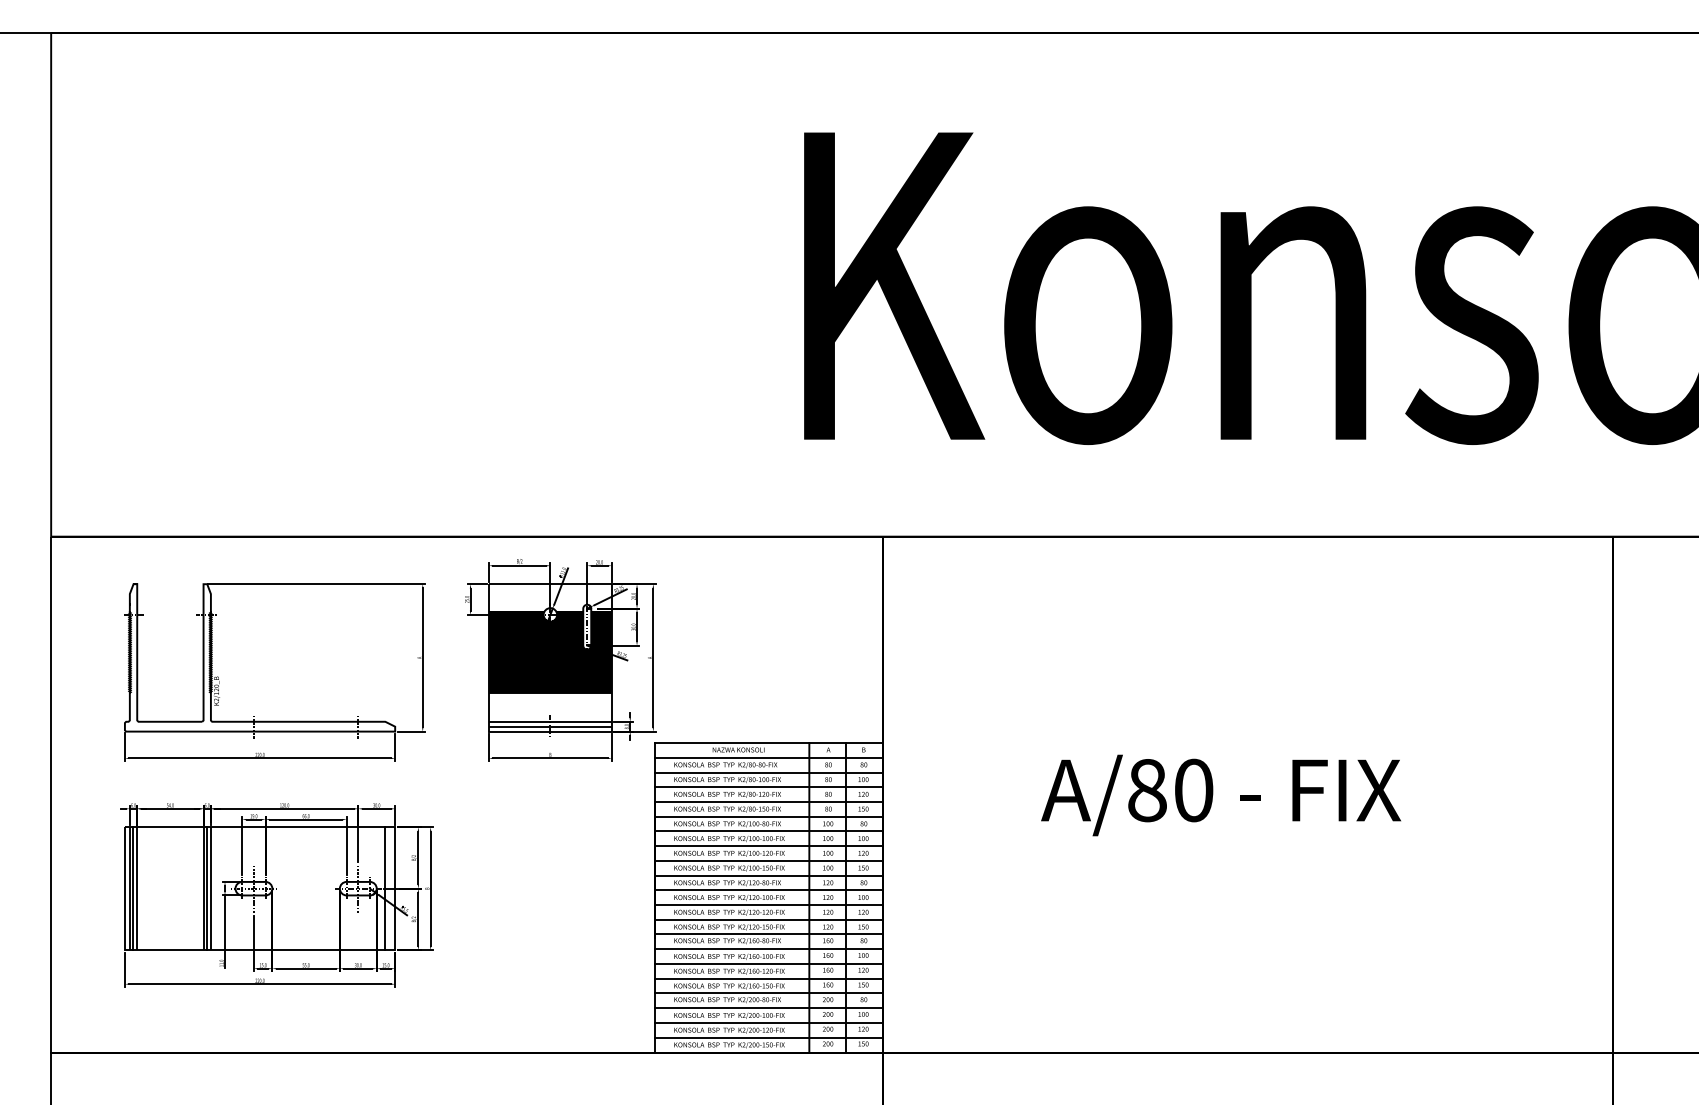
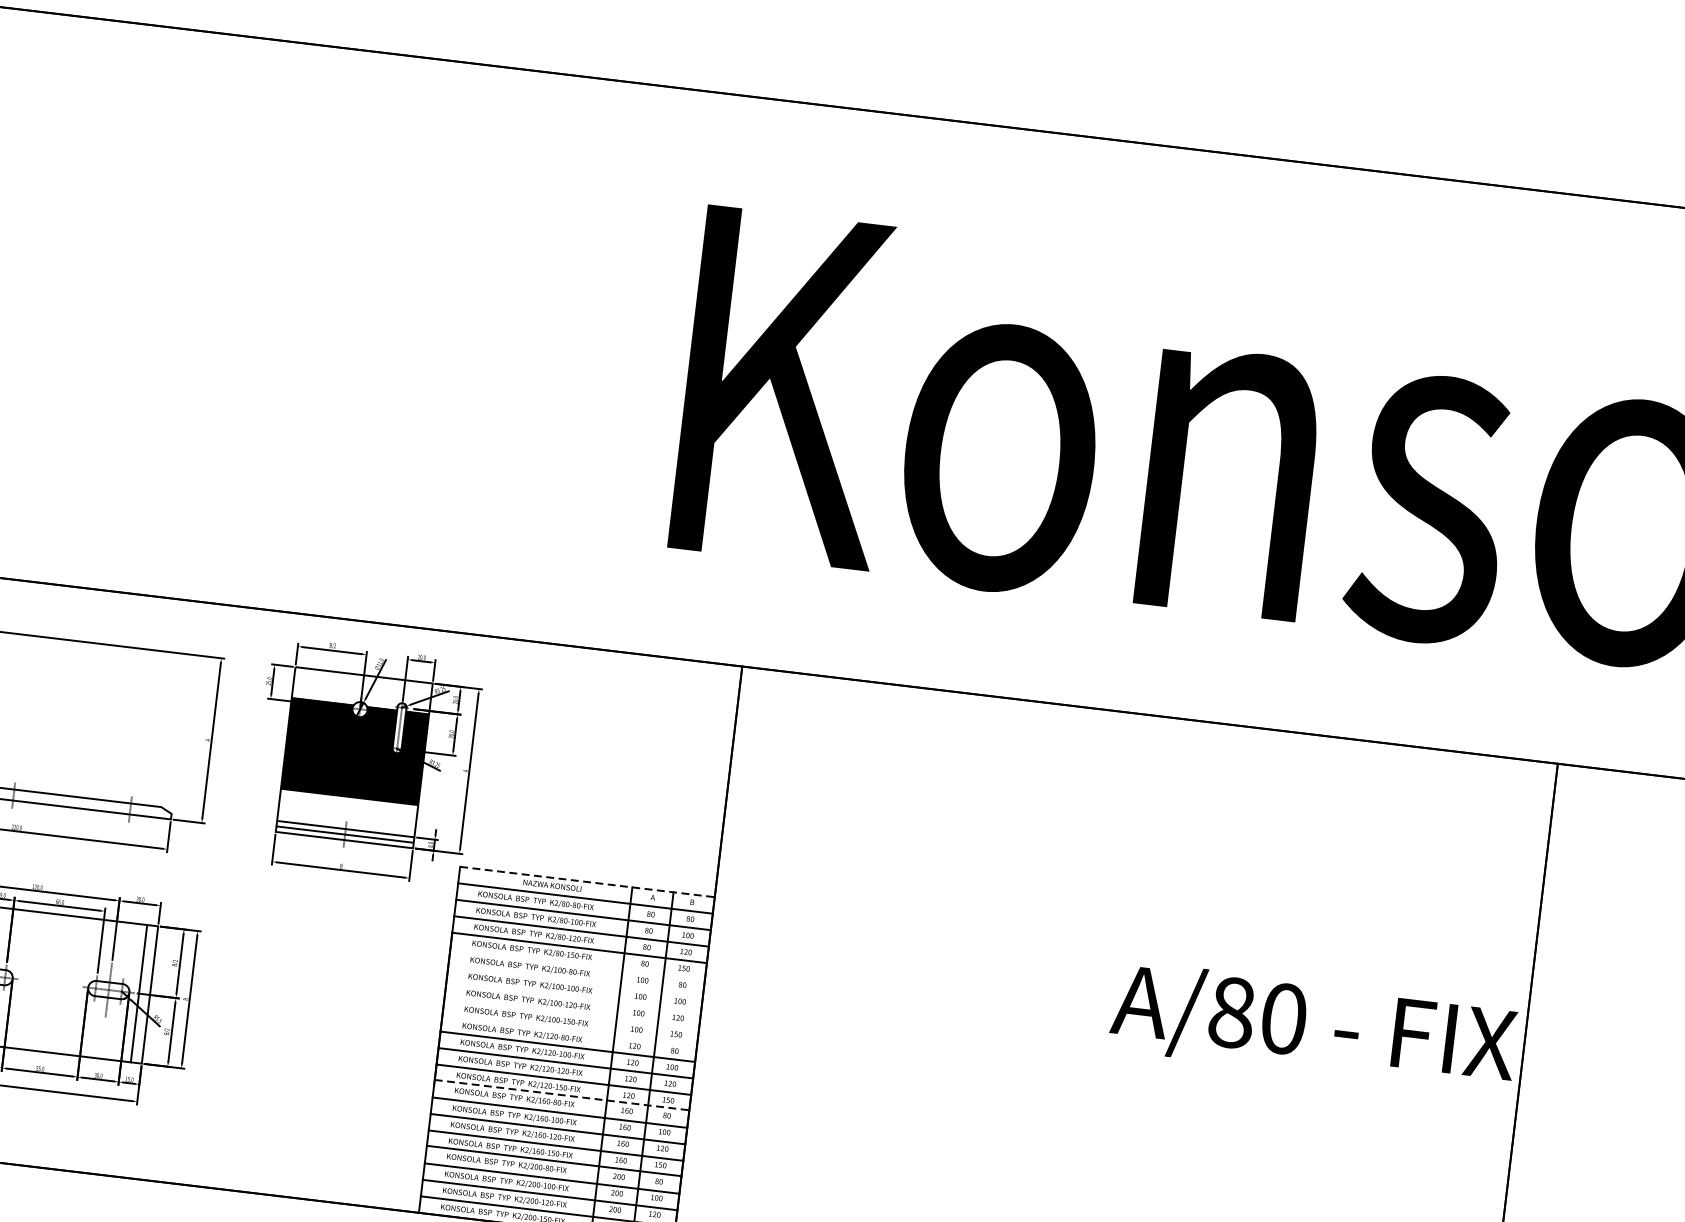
line: (769, 743) -> (587, 882), solid -> dashed
text: (1220, 795) -> (1313, 1028), moved
line: (769, 816) -> (578, 964), removed
line: (769, 831) -> (576, 980), removed
line: (769, 846) -> (574, 997), removed
line: (769, 860) -> (572, 1013), removed
line: (769, 875) -> (570, 1030), removed
line: (769, 933) -> (562, 1094), solid -> dashed

